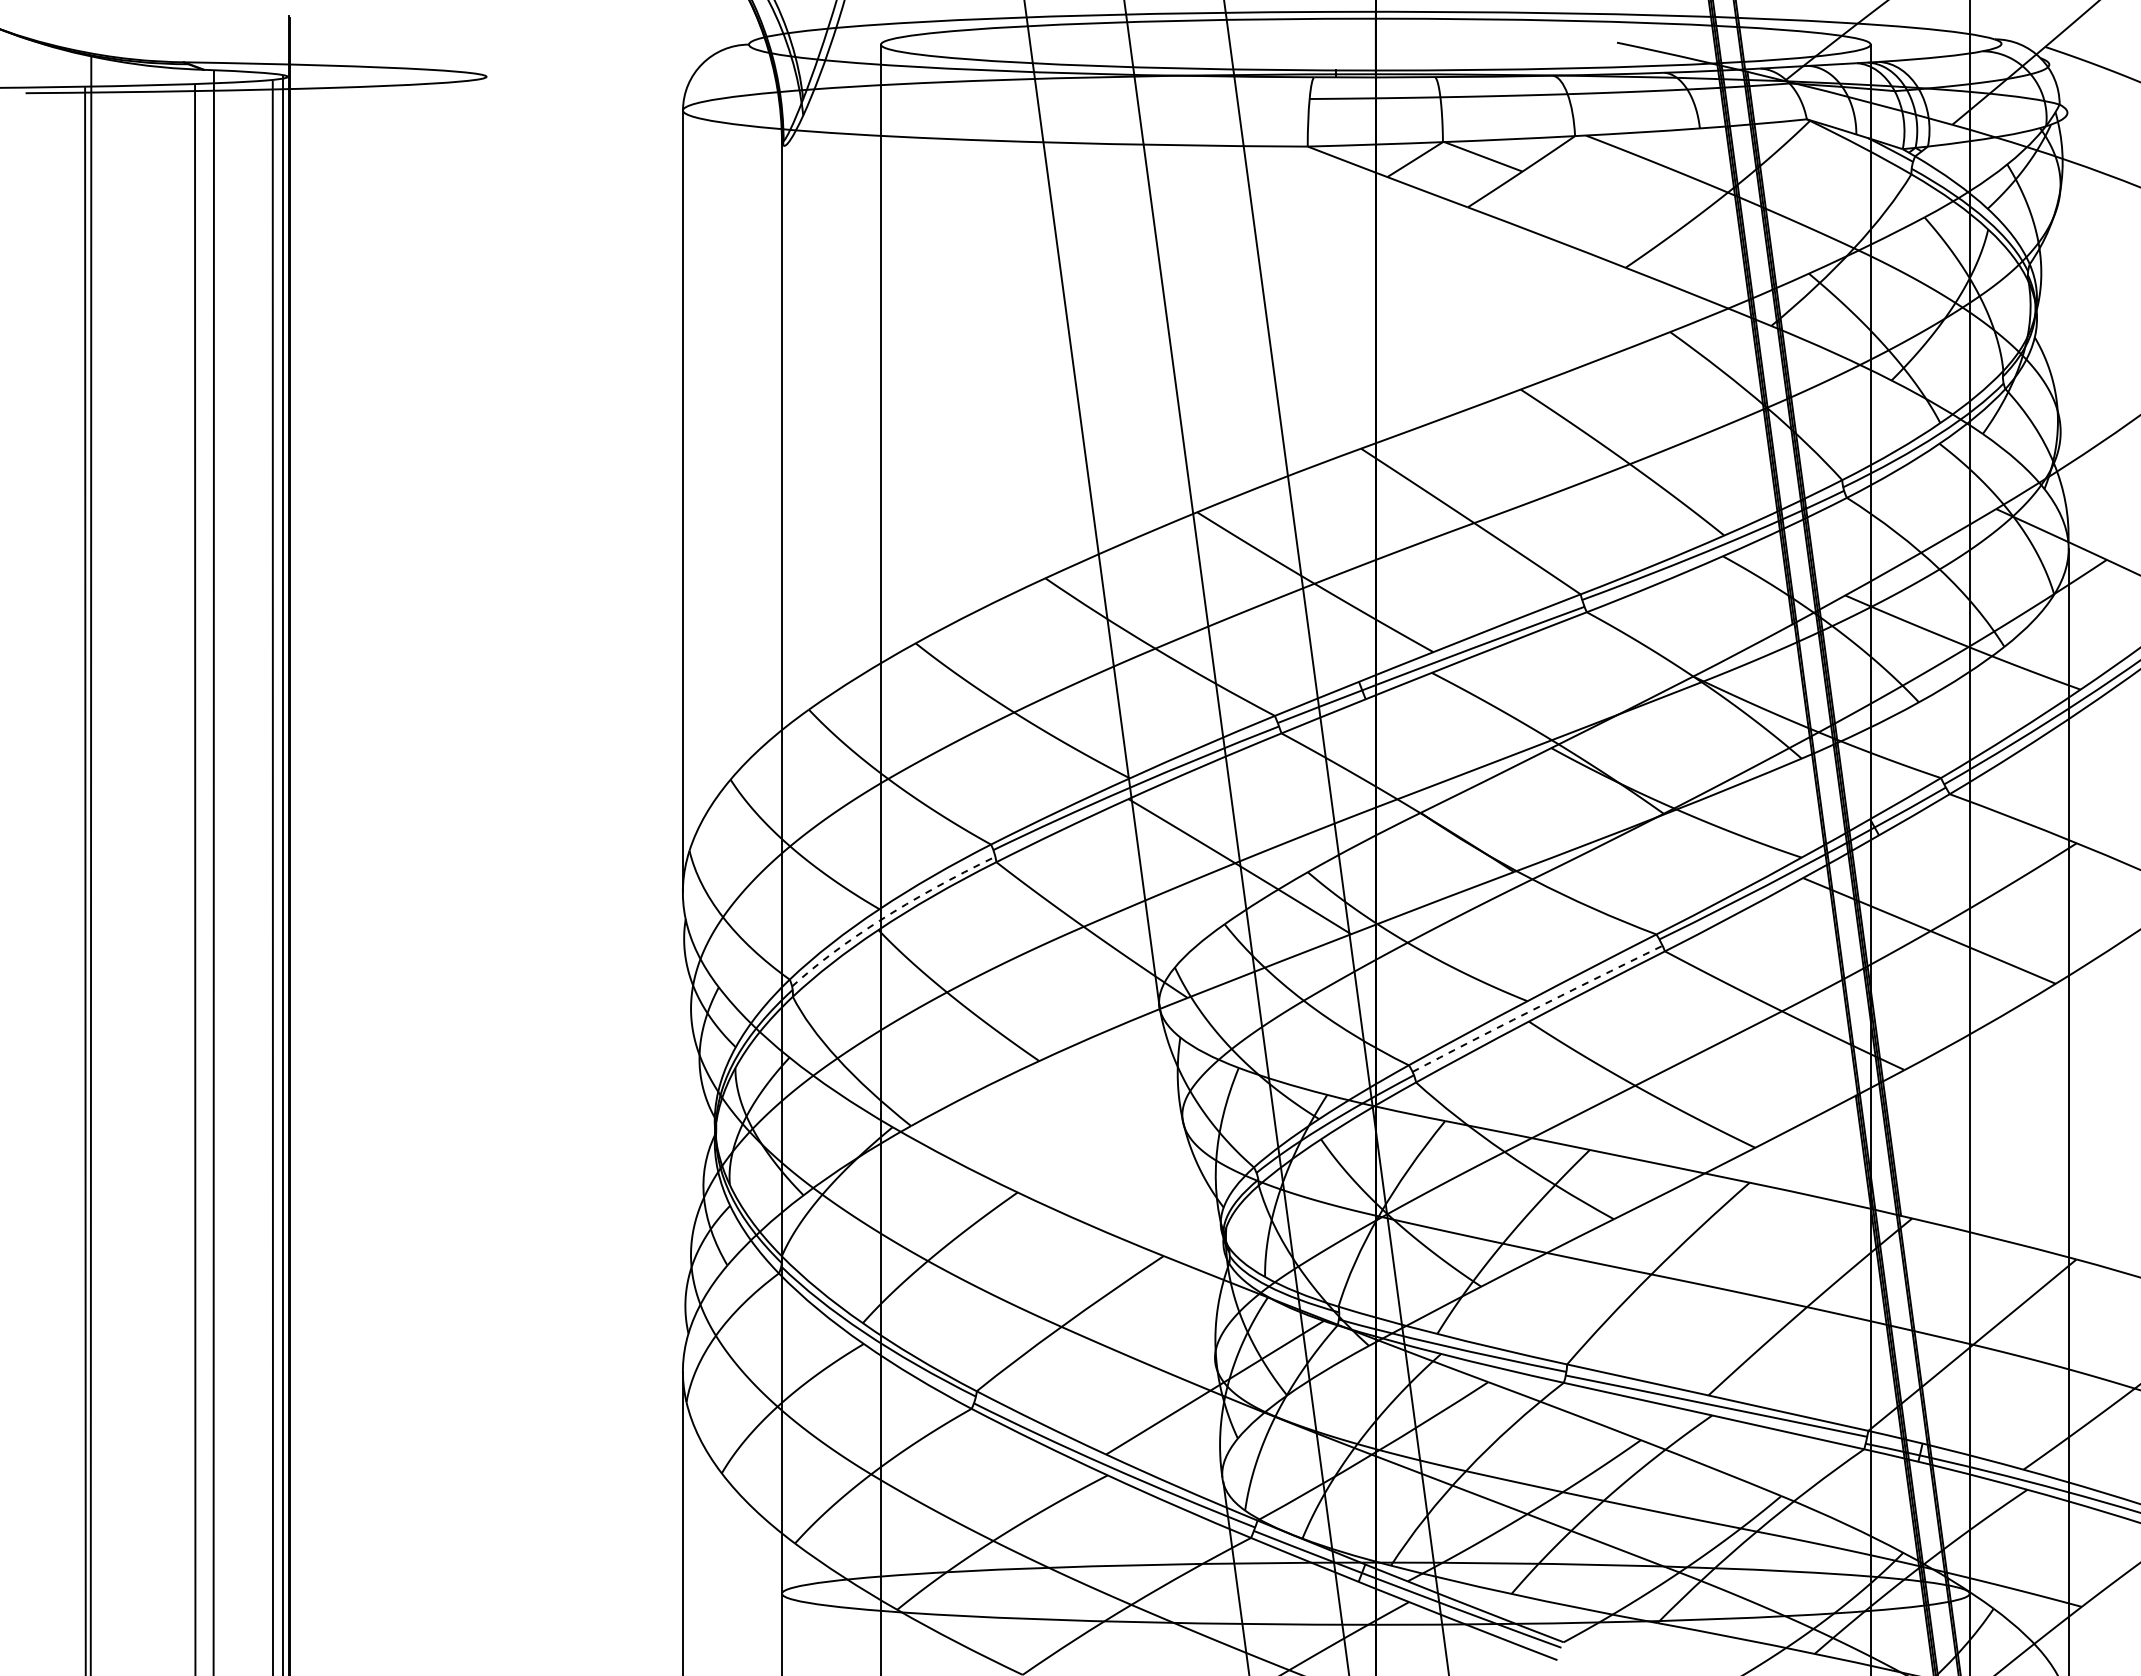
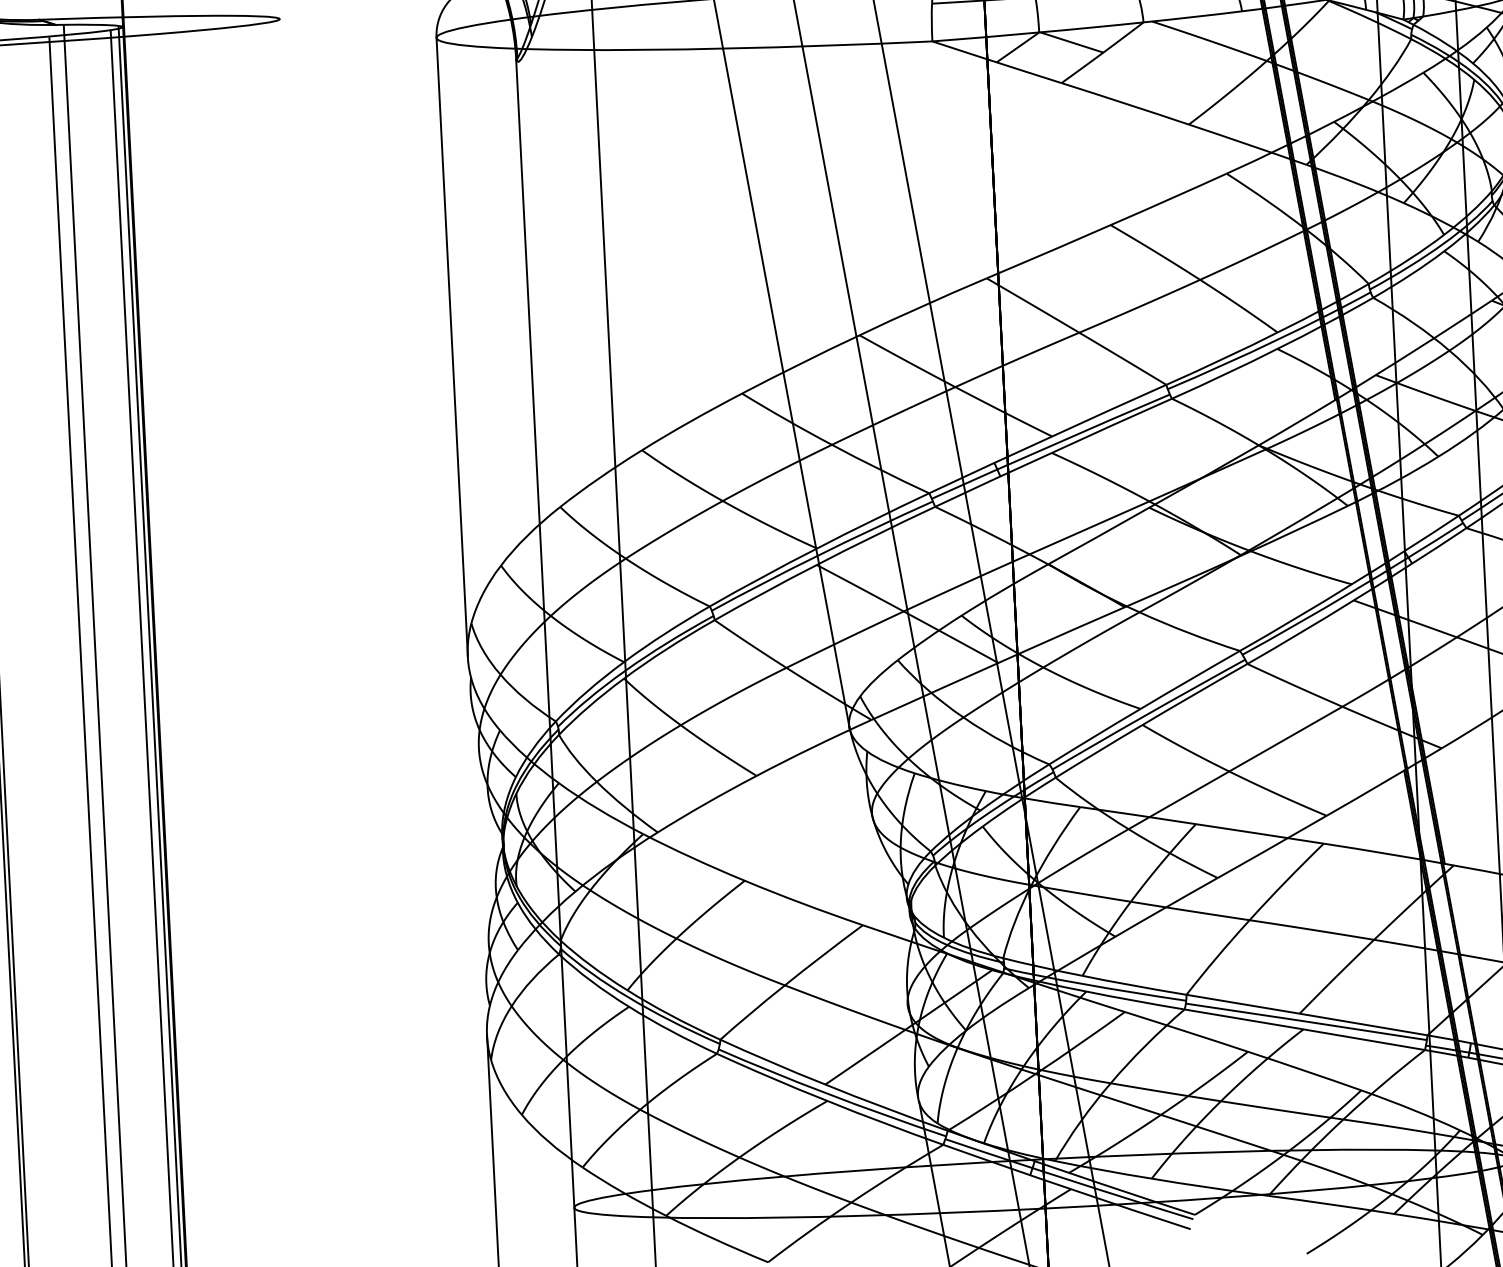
arc: (889, 914) -> (632, 665), dashed -> solid
arc: (1536, 1008) -> (1147, 714), dashed -> solid

